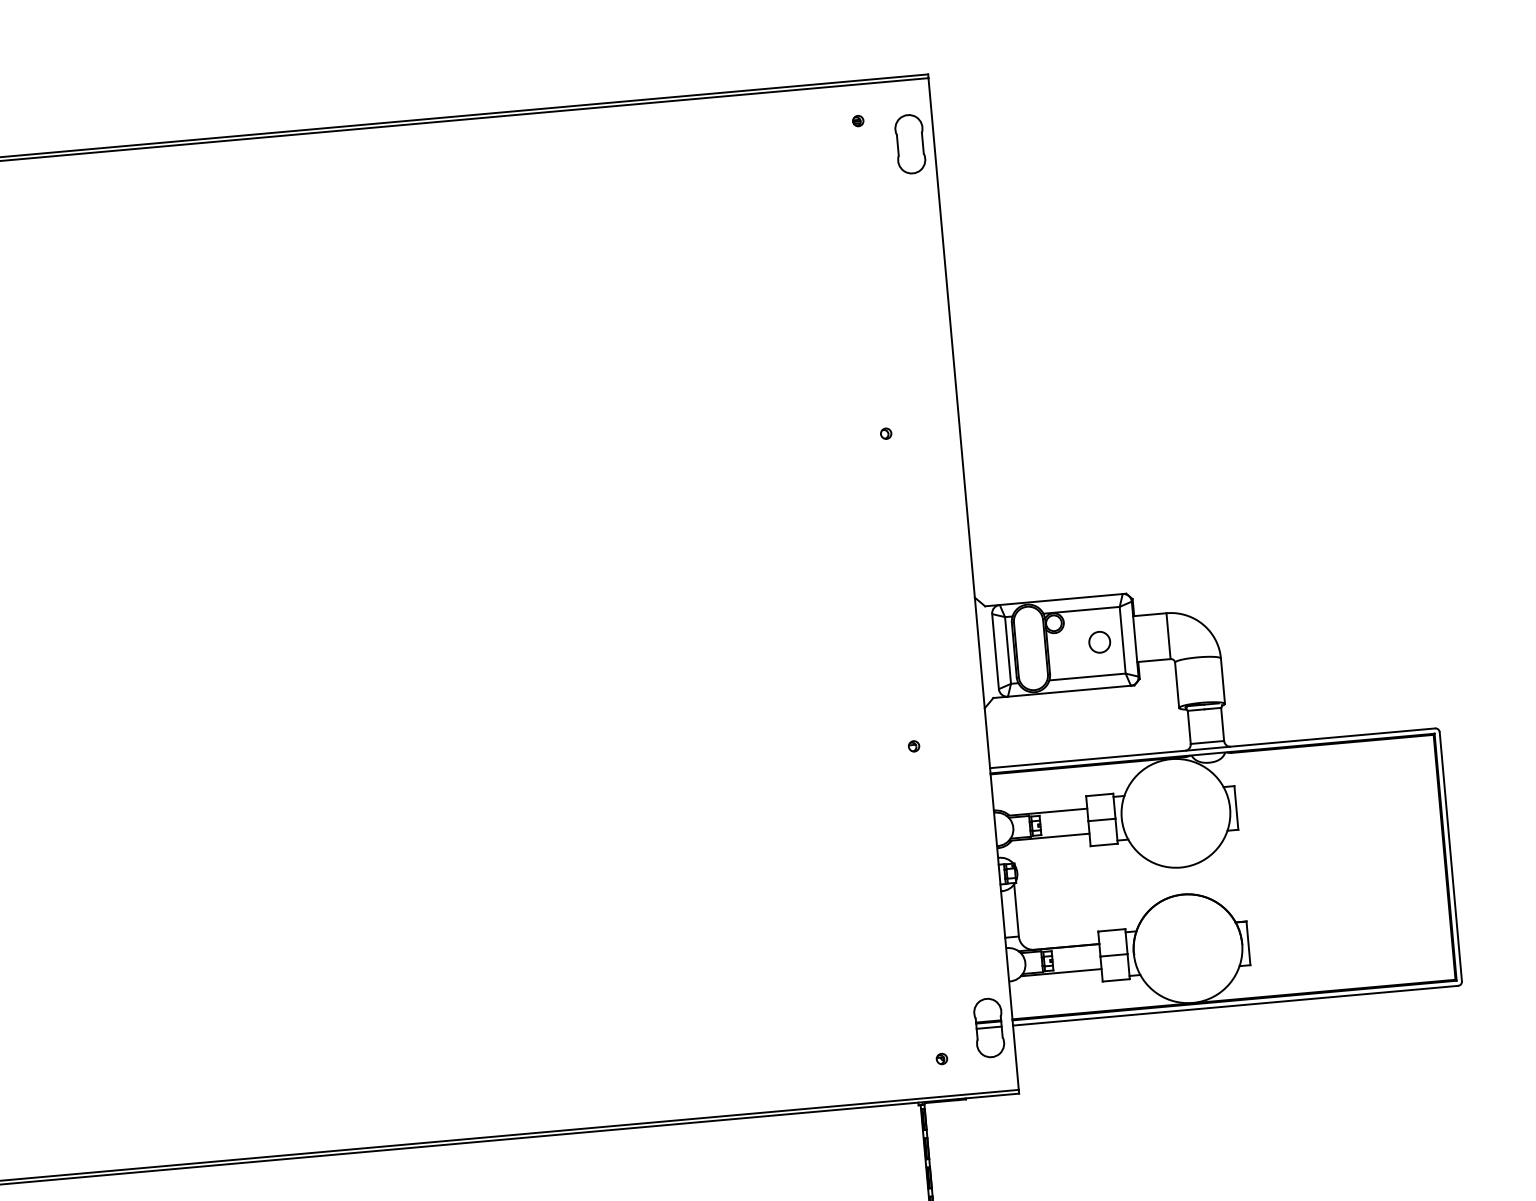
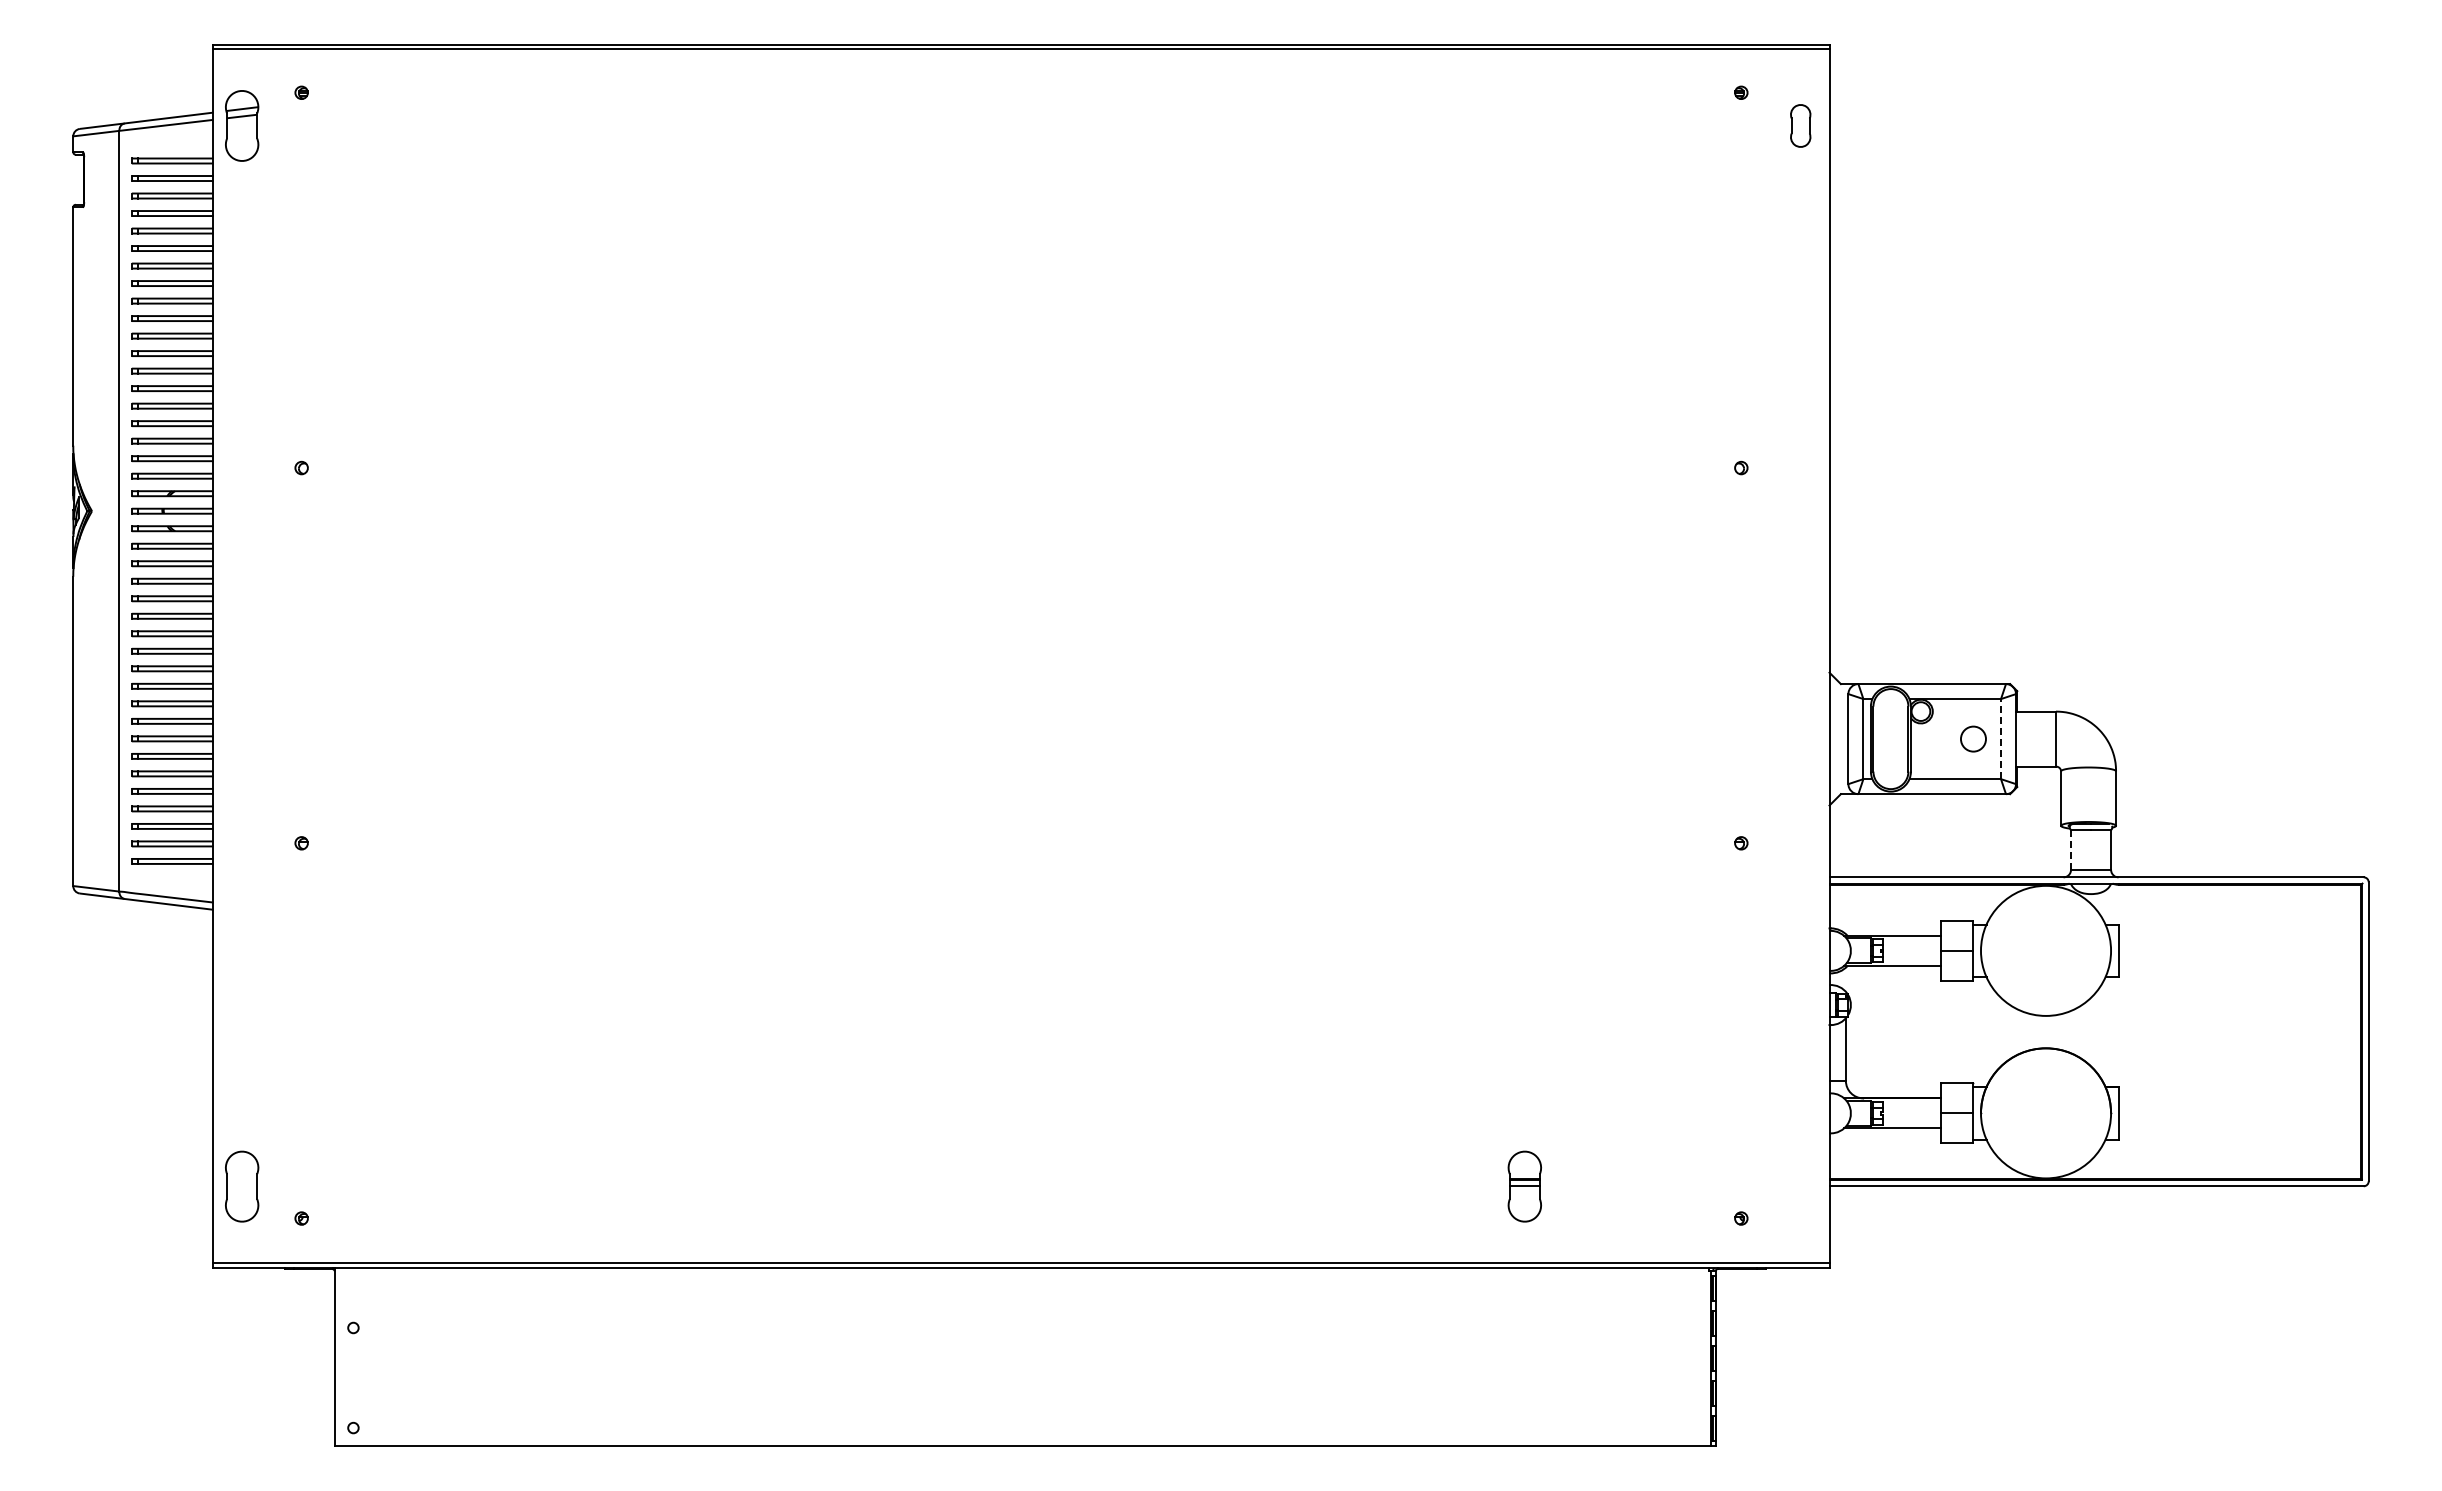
part: (909, 143) -> (1800, 125), size x0.6
line: (1123, 639) -> (2001, 738), solid -> dashed
line: (1189, 726) -> (2071, 849), solid -> dashed
part: (988, 1027) -> (1524, 1186), moved

